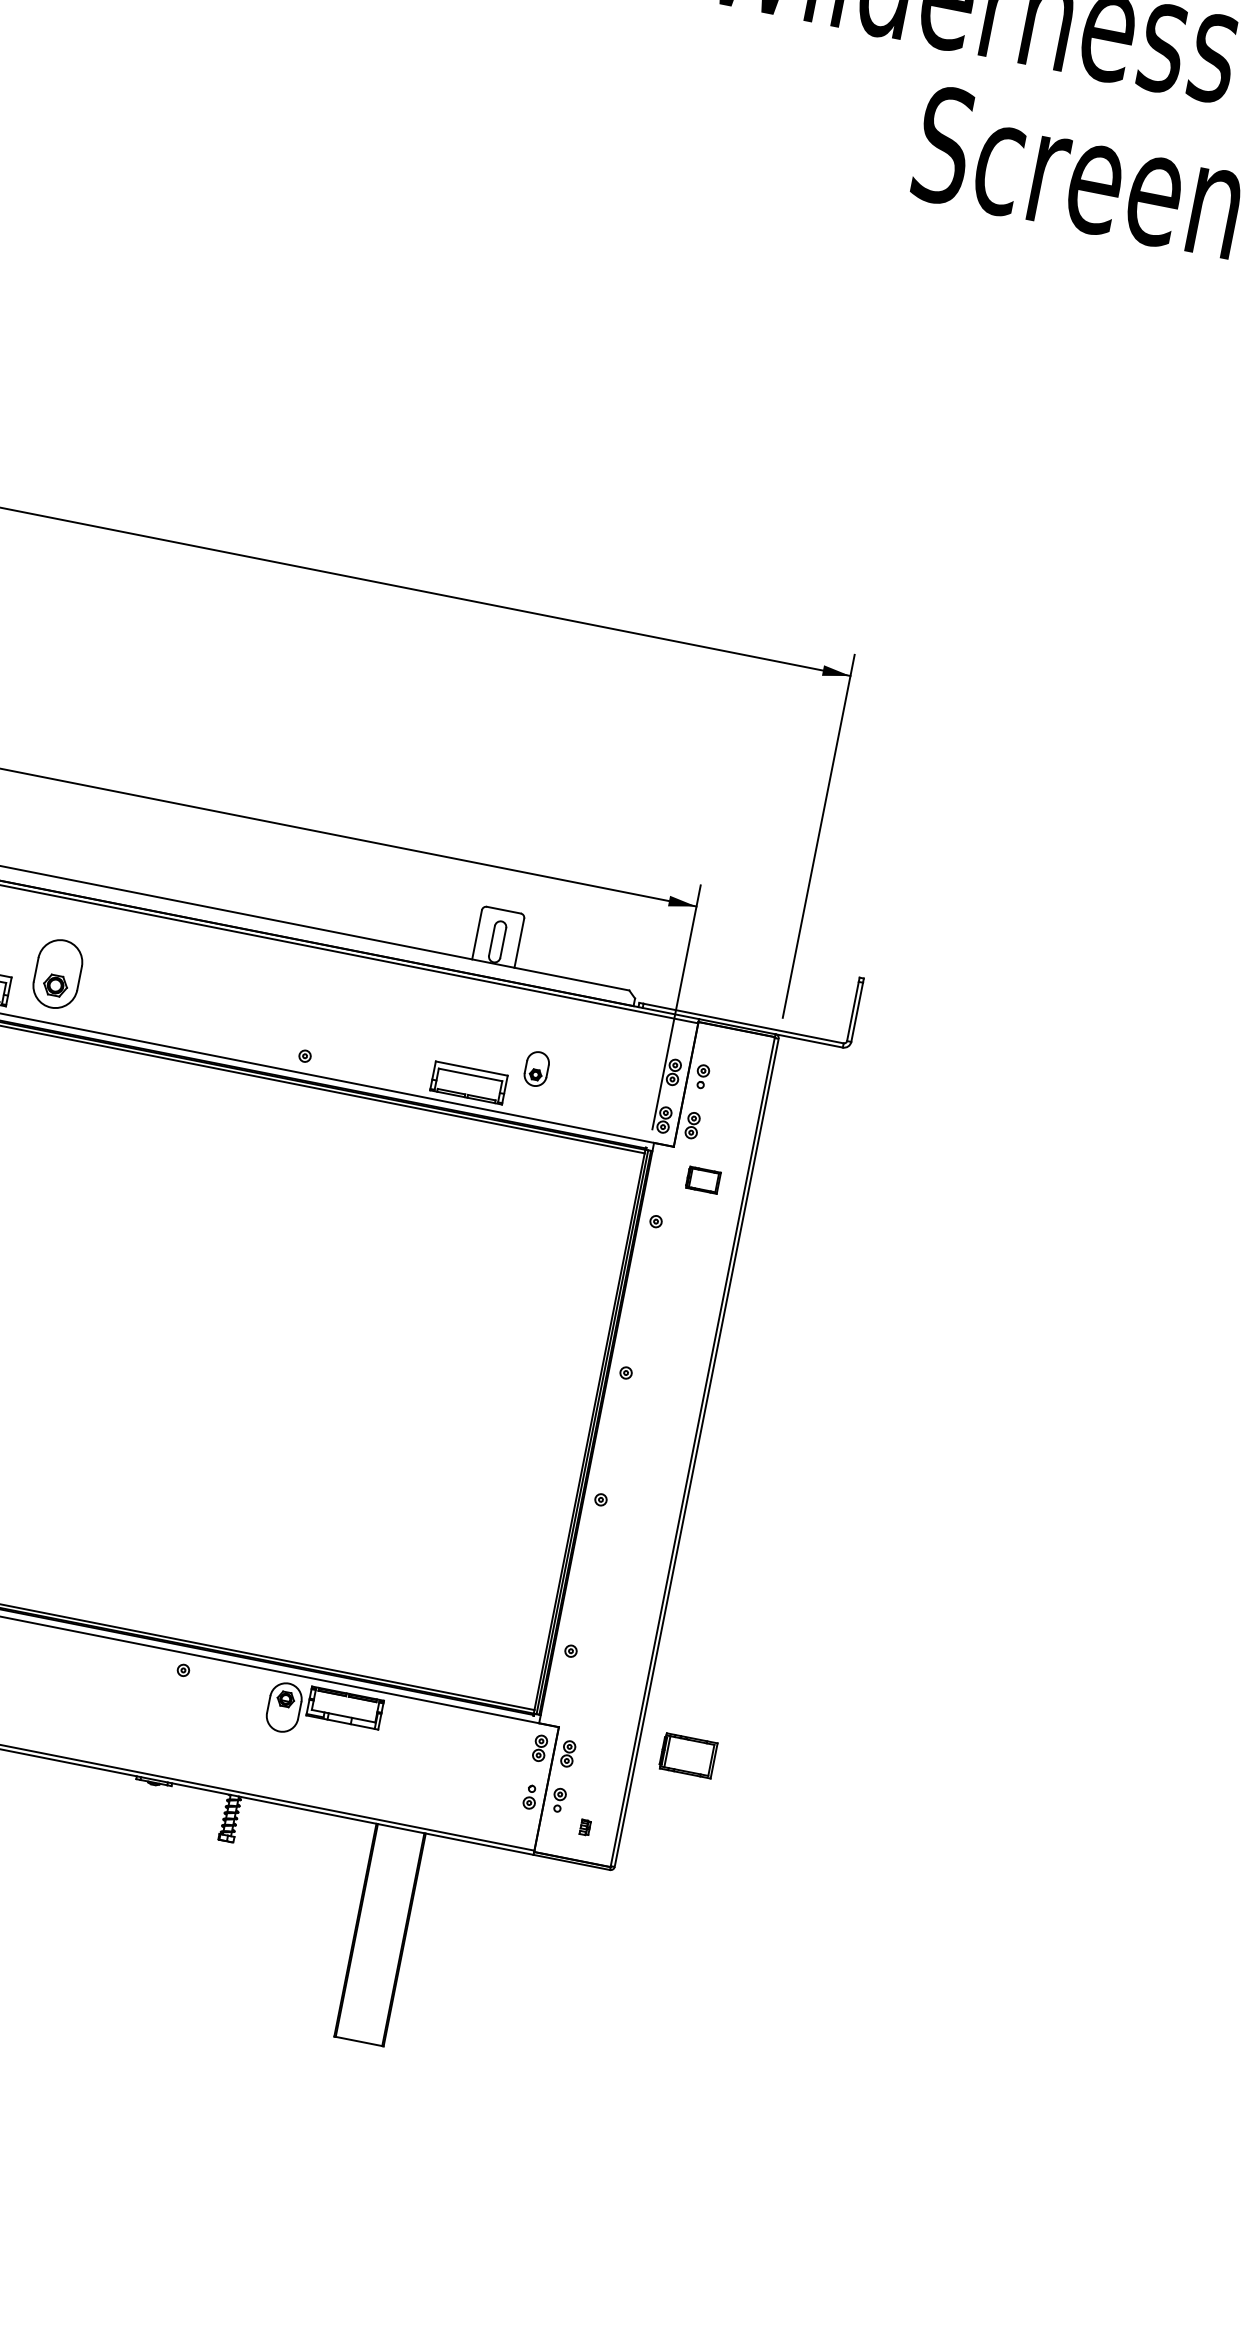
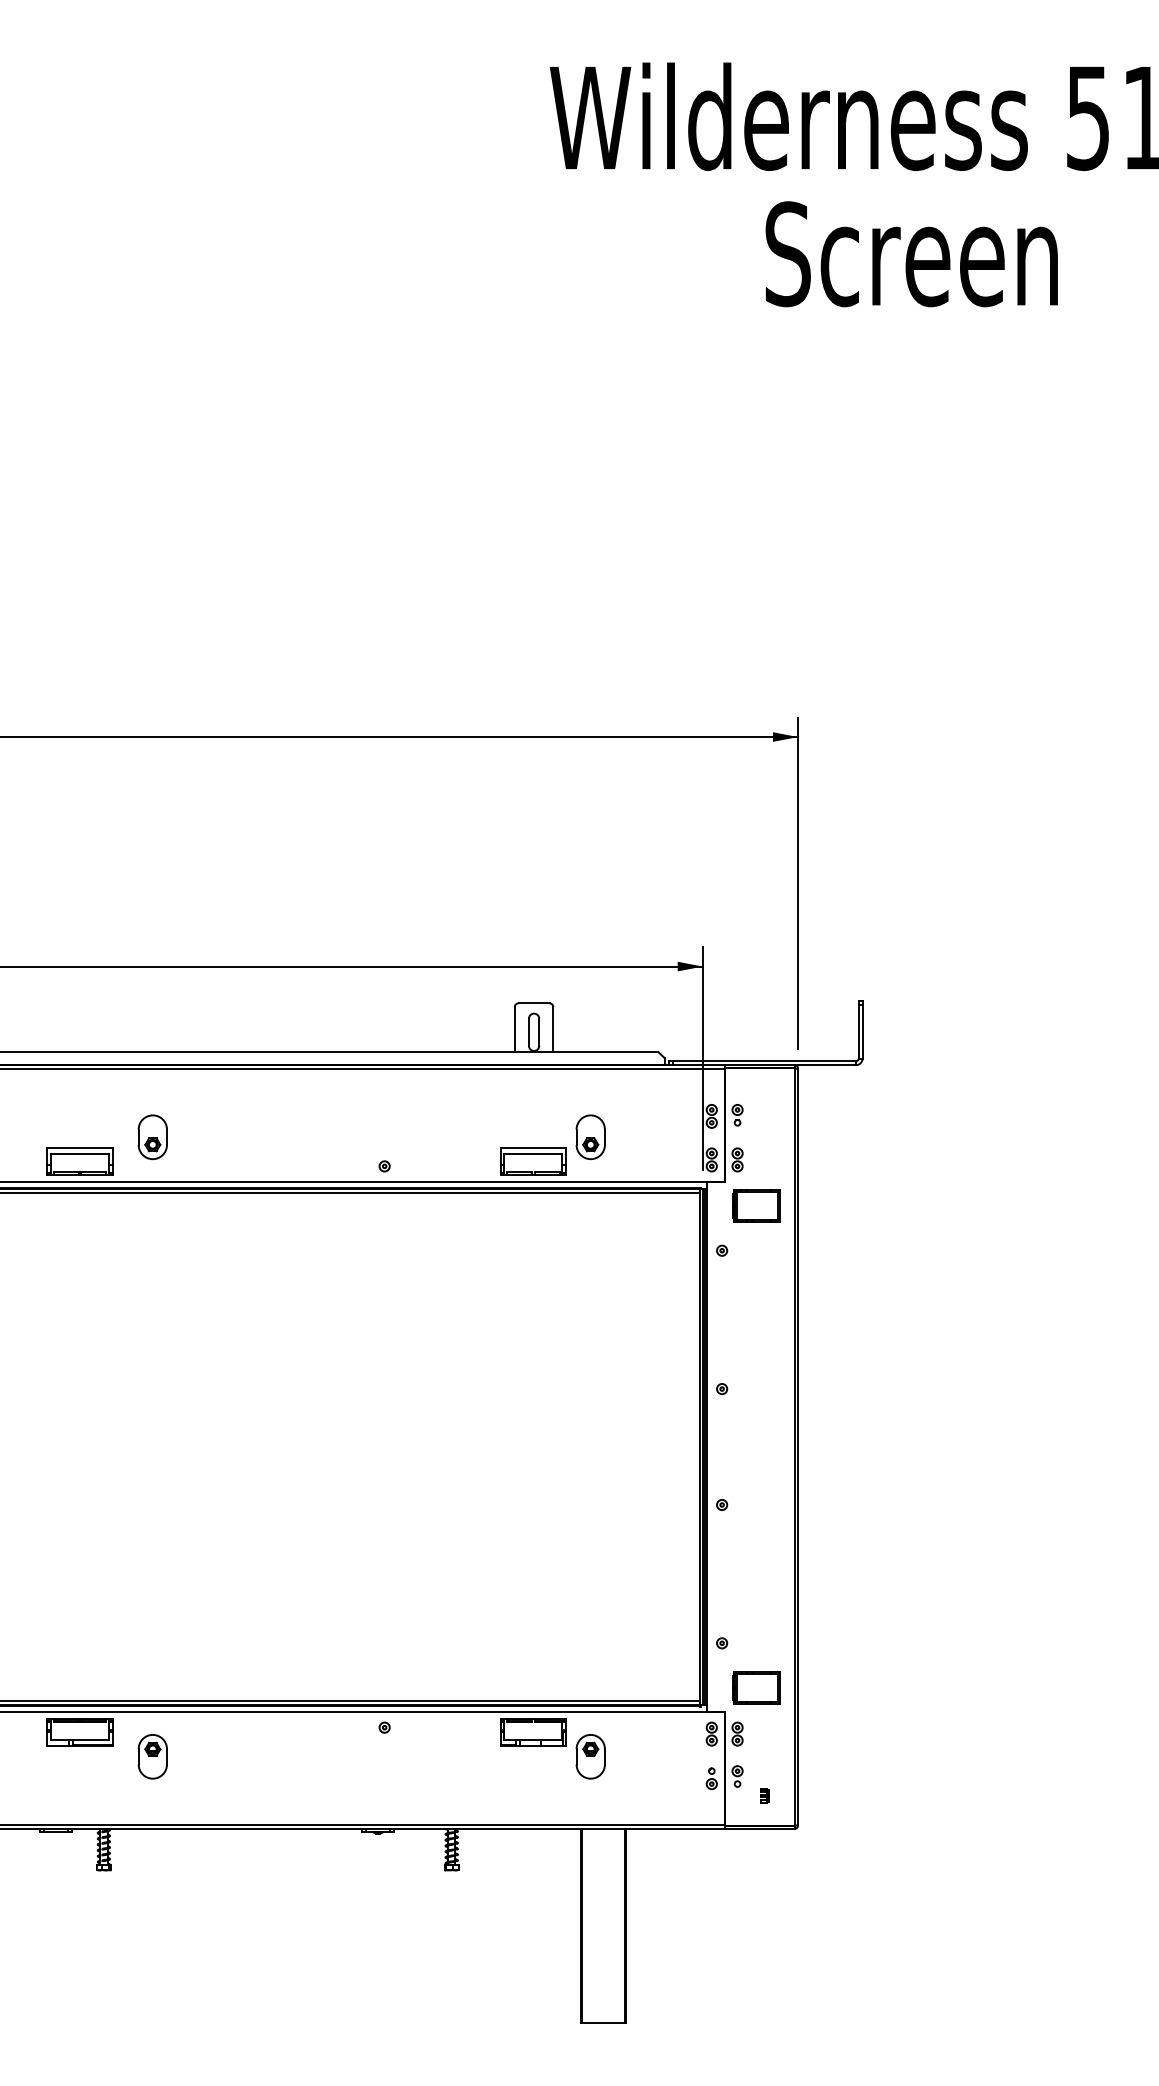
part: (57, 974) -> (152, 1137), size x0.71
part: (536, 1069) -> (590, 1137), size x1.43
part: (703, 1179) -> (756, 1205), size x1.67
part: (284, 1707) -> (590, 1756), moved
part: (688, 1755) -> (756, 1687), moved

